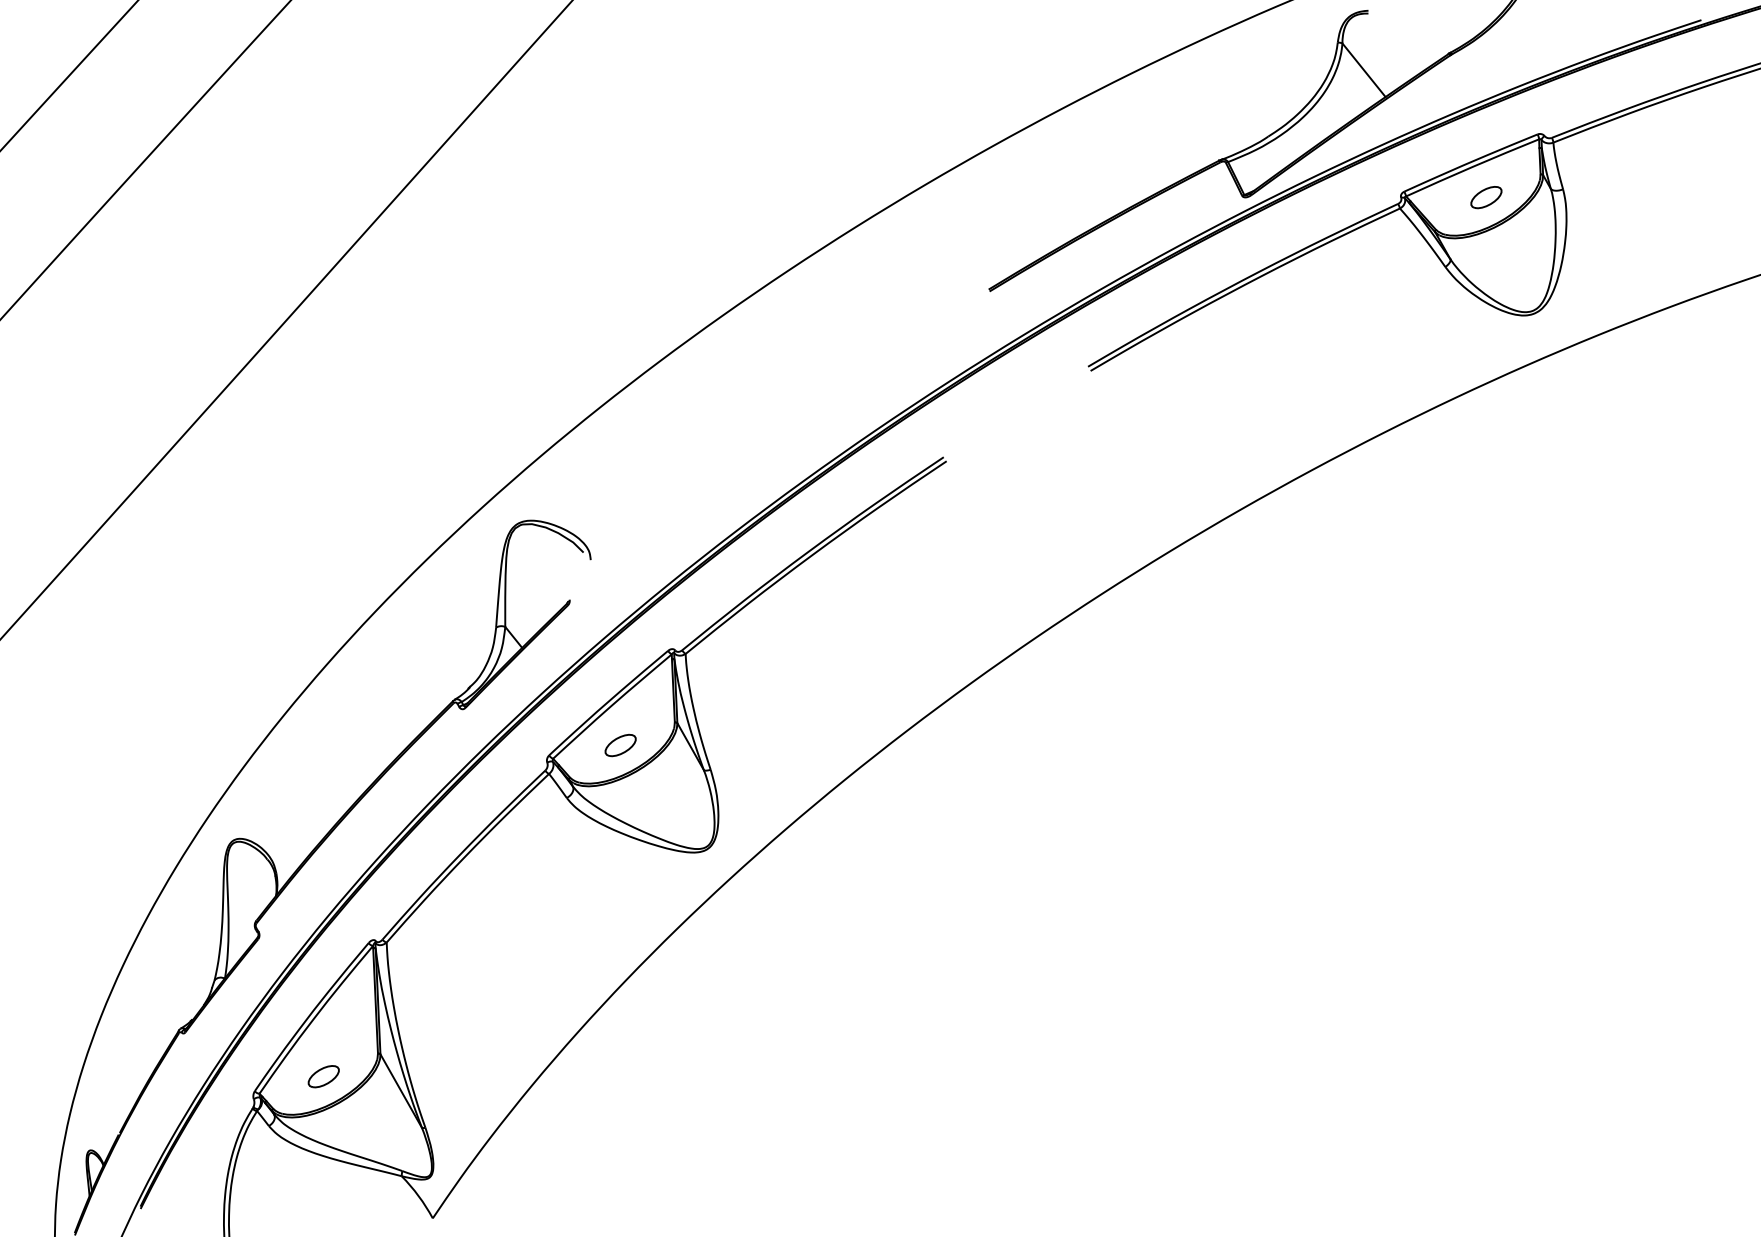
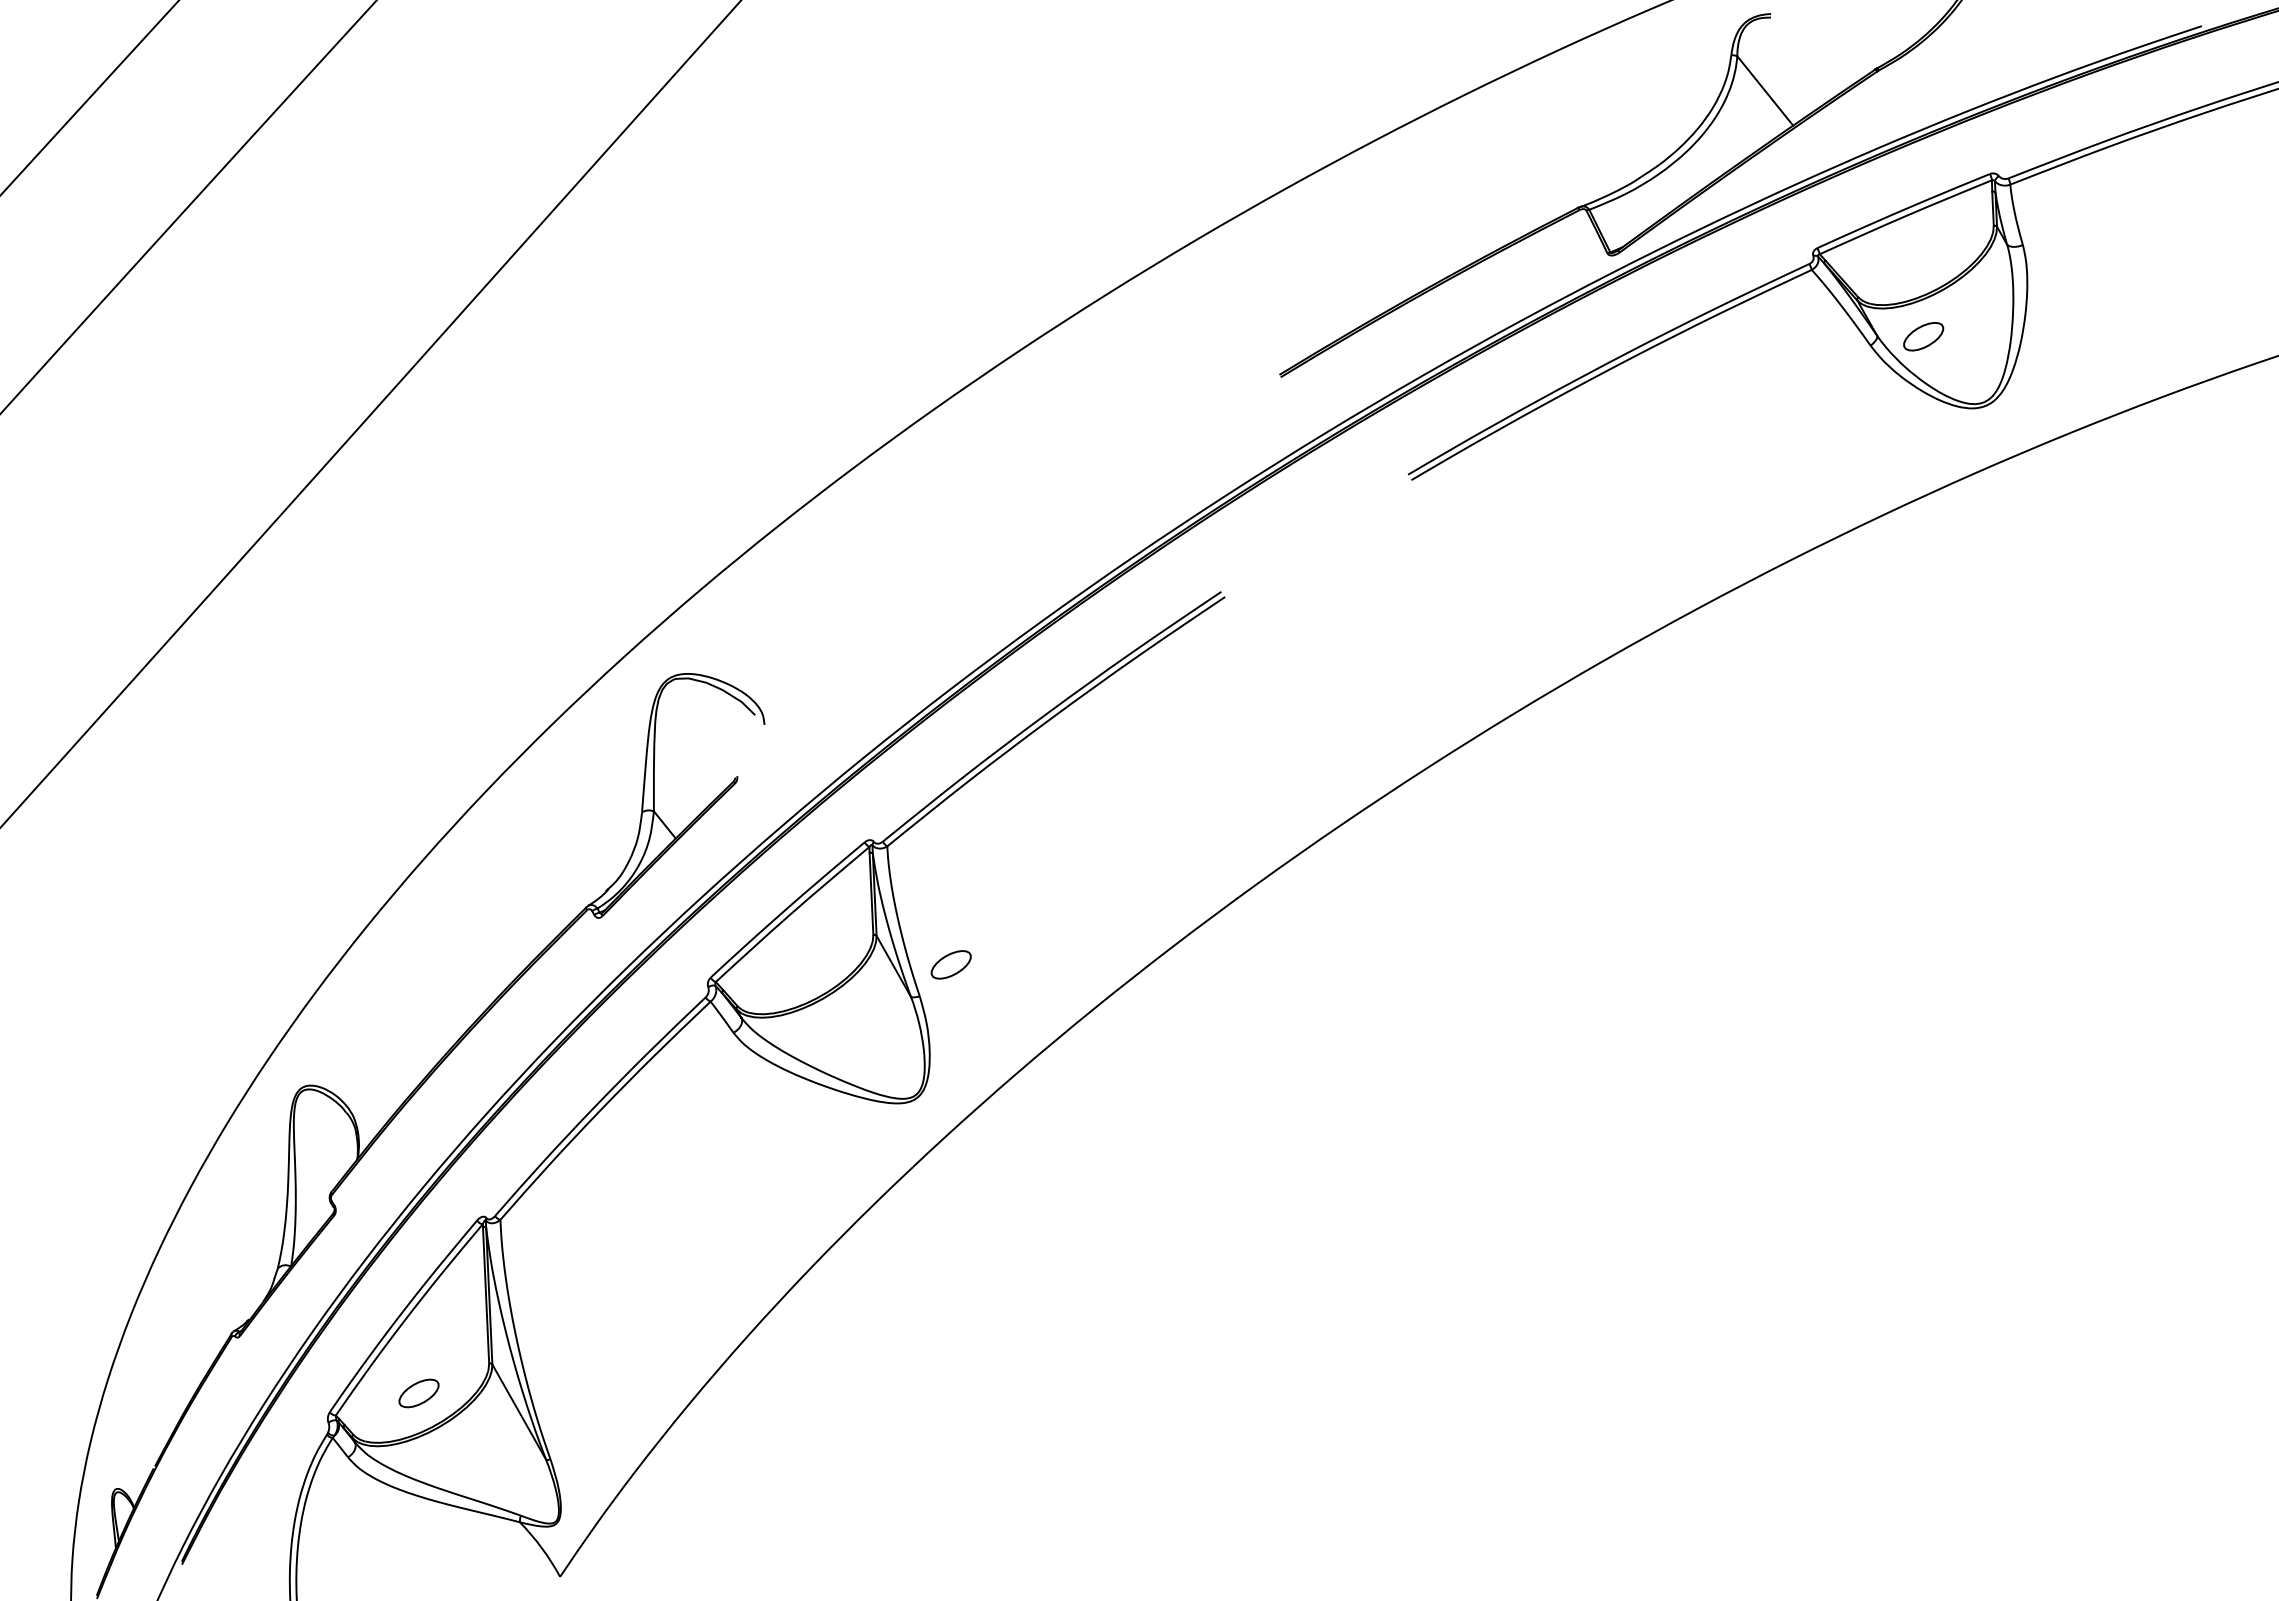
part: (1486, 197) -> (1923, 336), moved
part: (620, 745) -> (950, 964), moved

